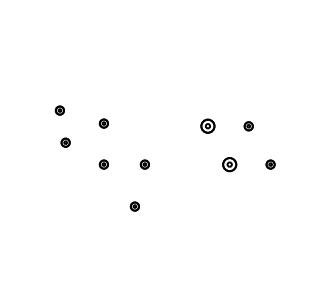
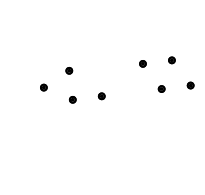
part: (59, 110) -> (36, 65), removed
part: (207, 126) -> (142, 64), size x0.62
part: (229, 164) -> (161, 89), size x0.62
part: (134, 206) -> (97, 126), removed

